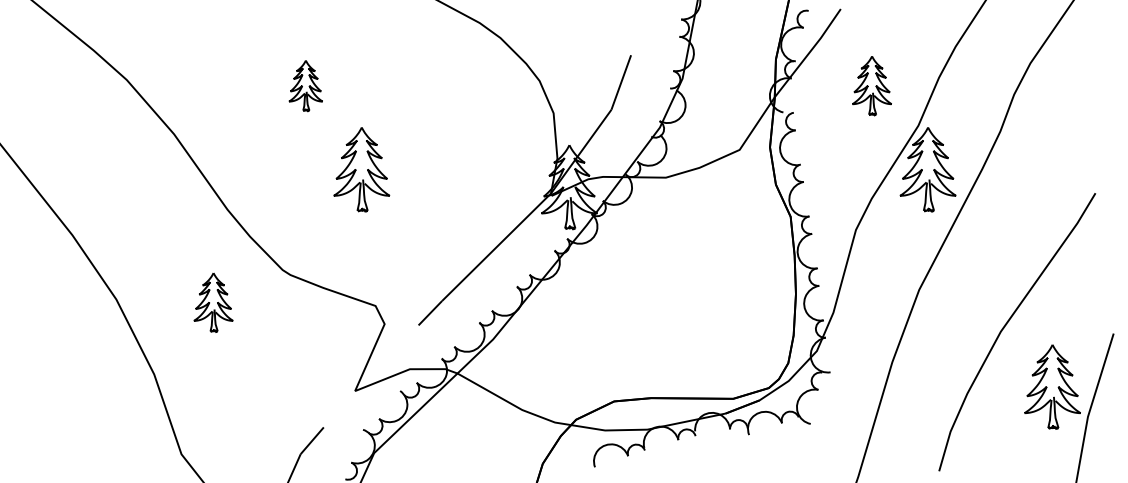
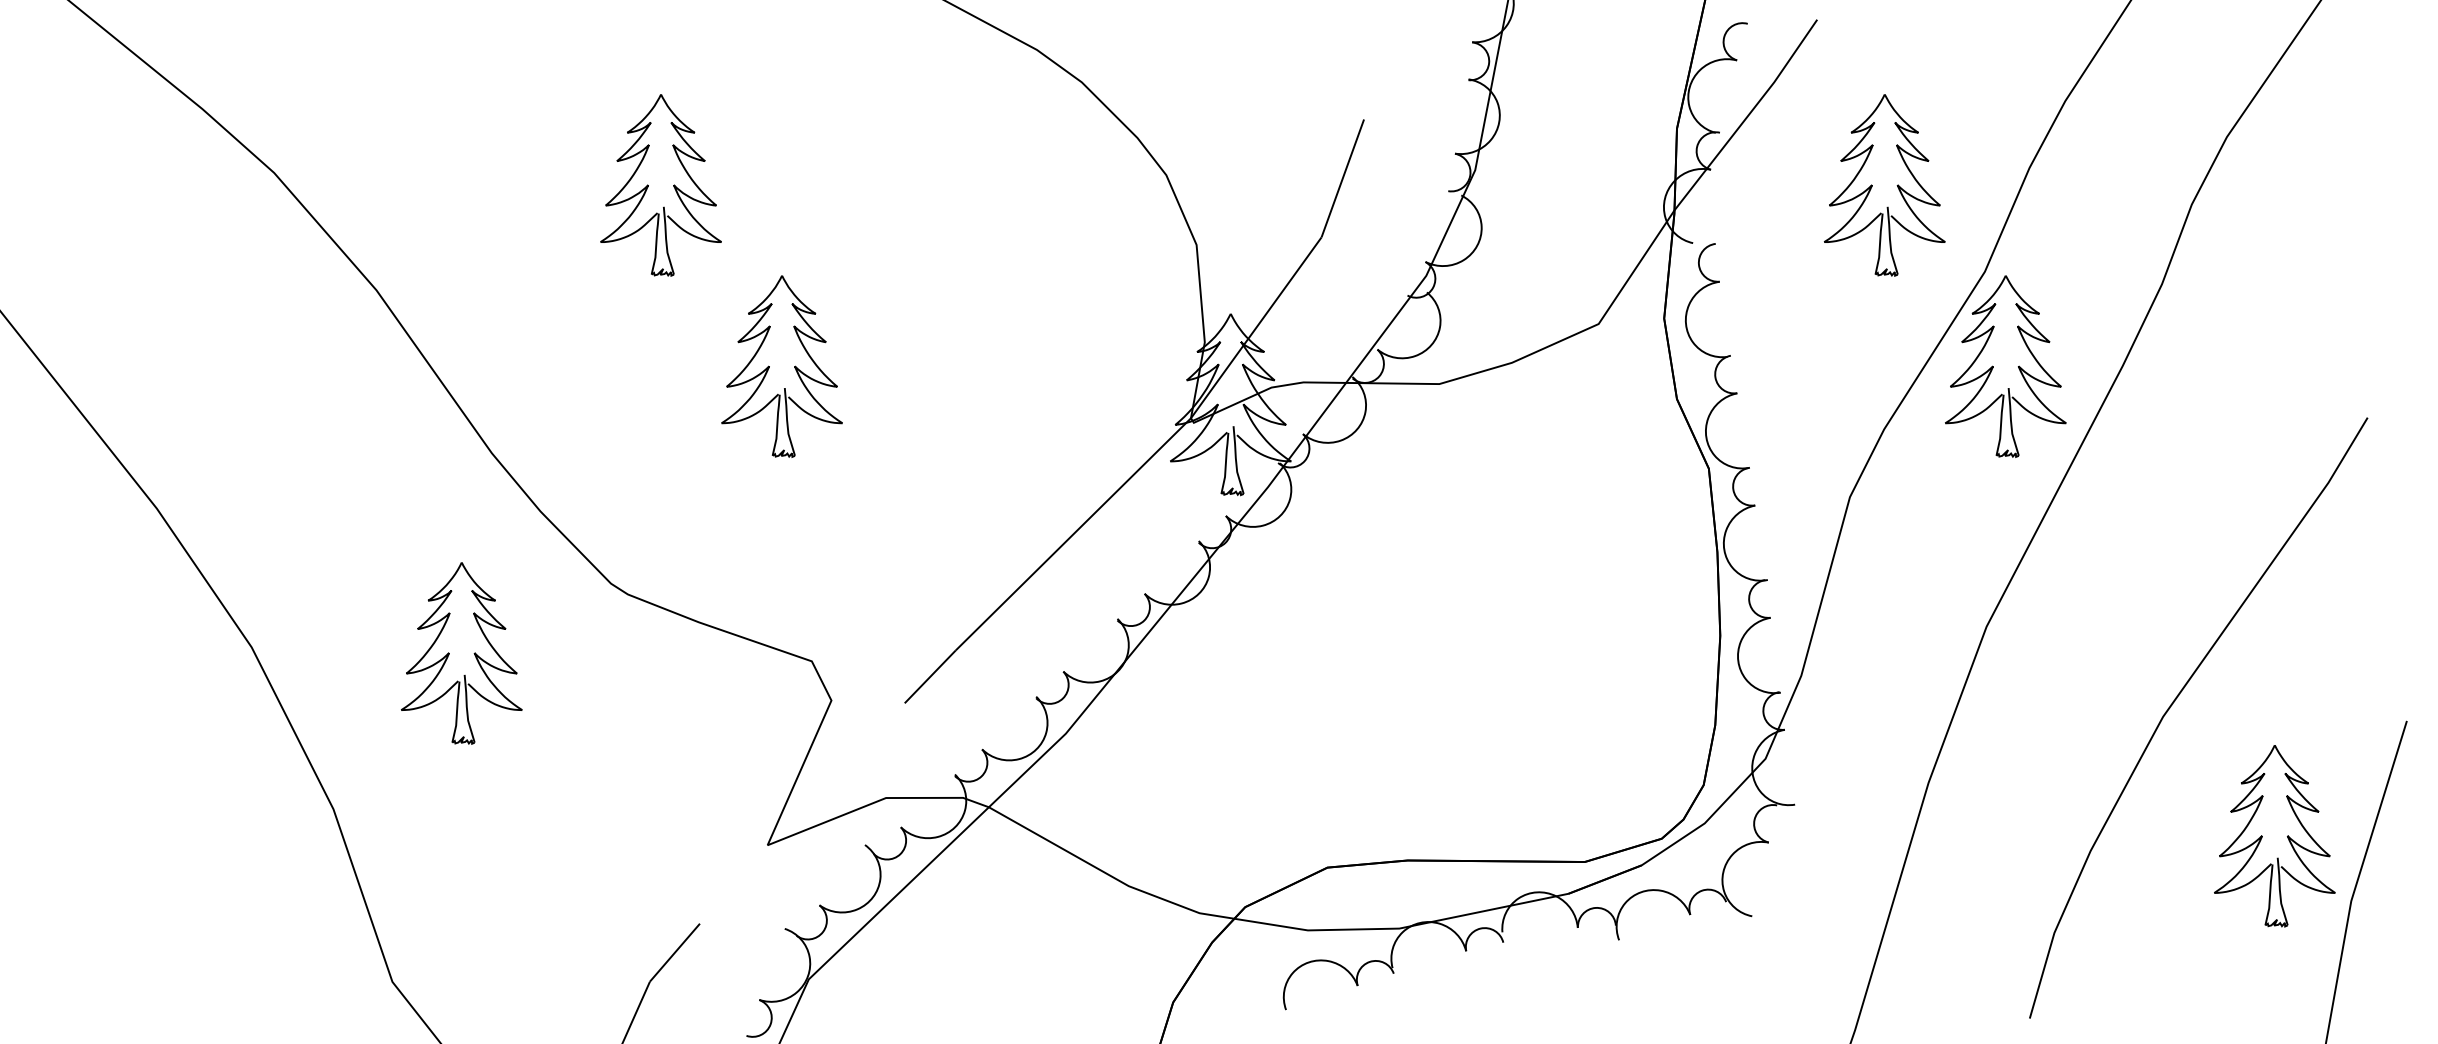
part: (305, 85) -> (660, 184), size x1.67
part: (871, 85) -> (1883, 184), size x1.43
part: (213, 302) -> (461, 653), size x1.43

